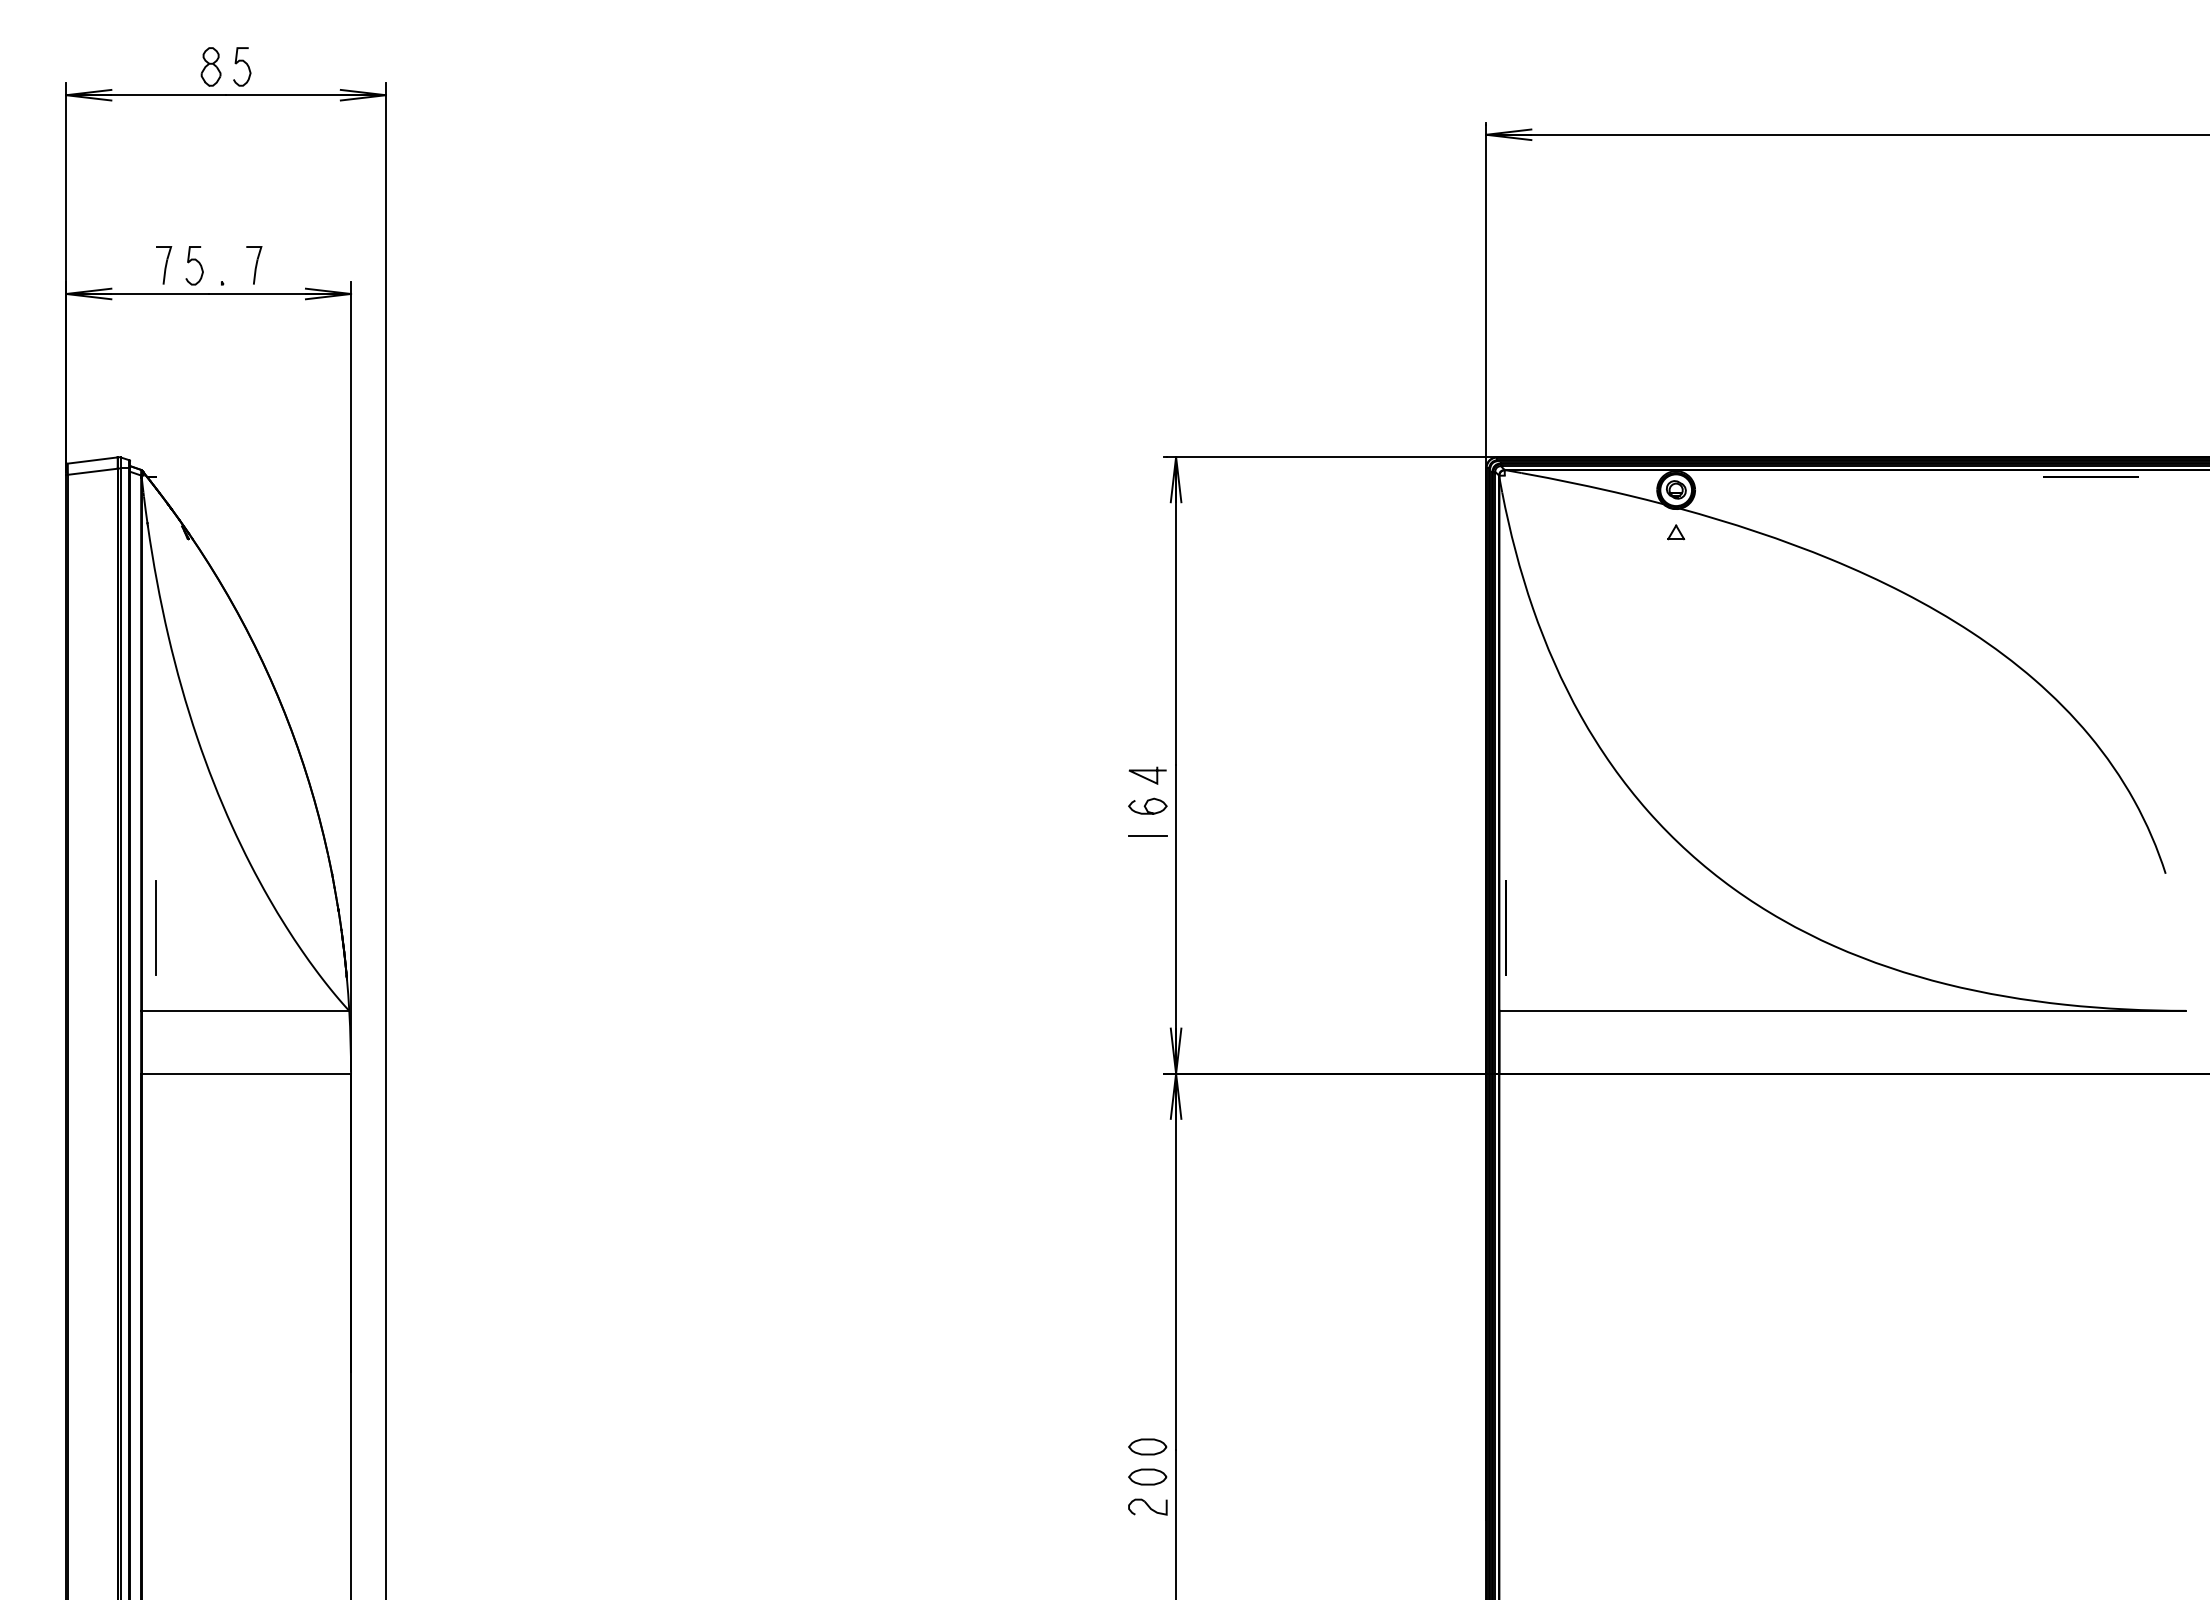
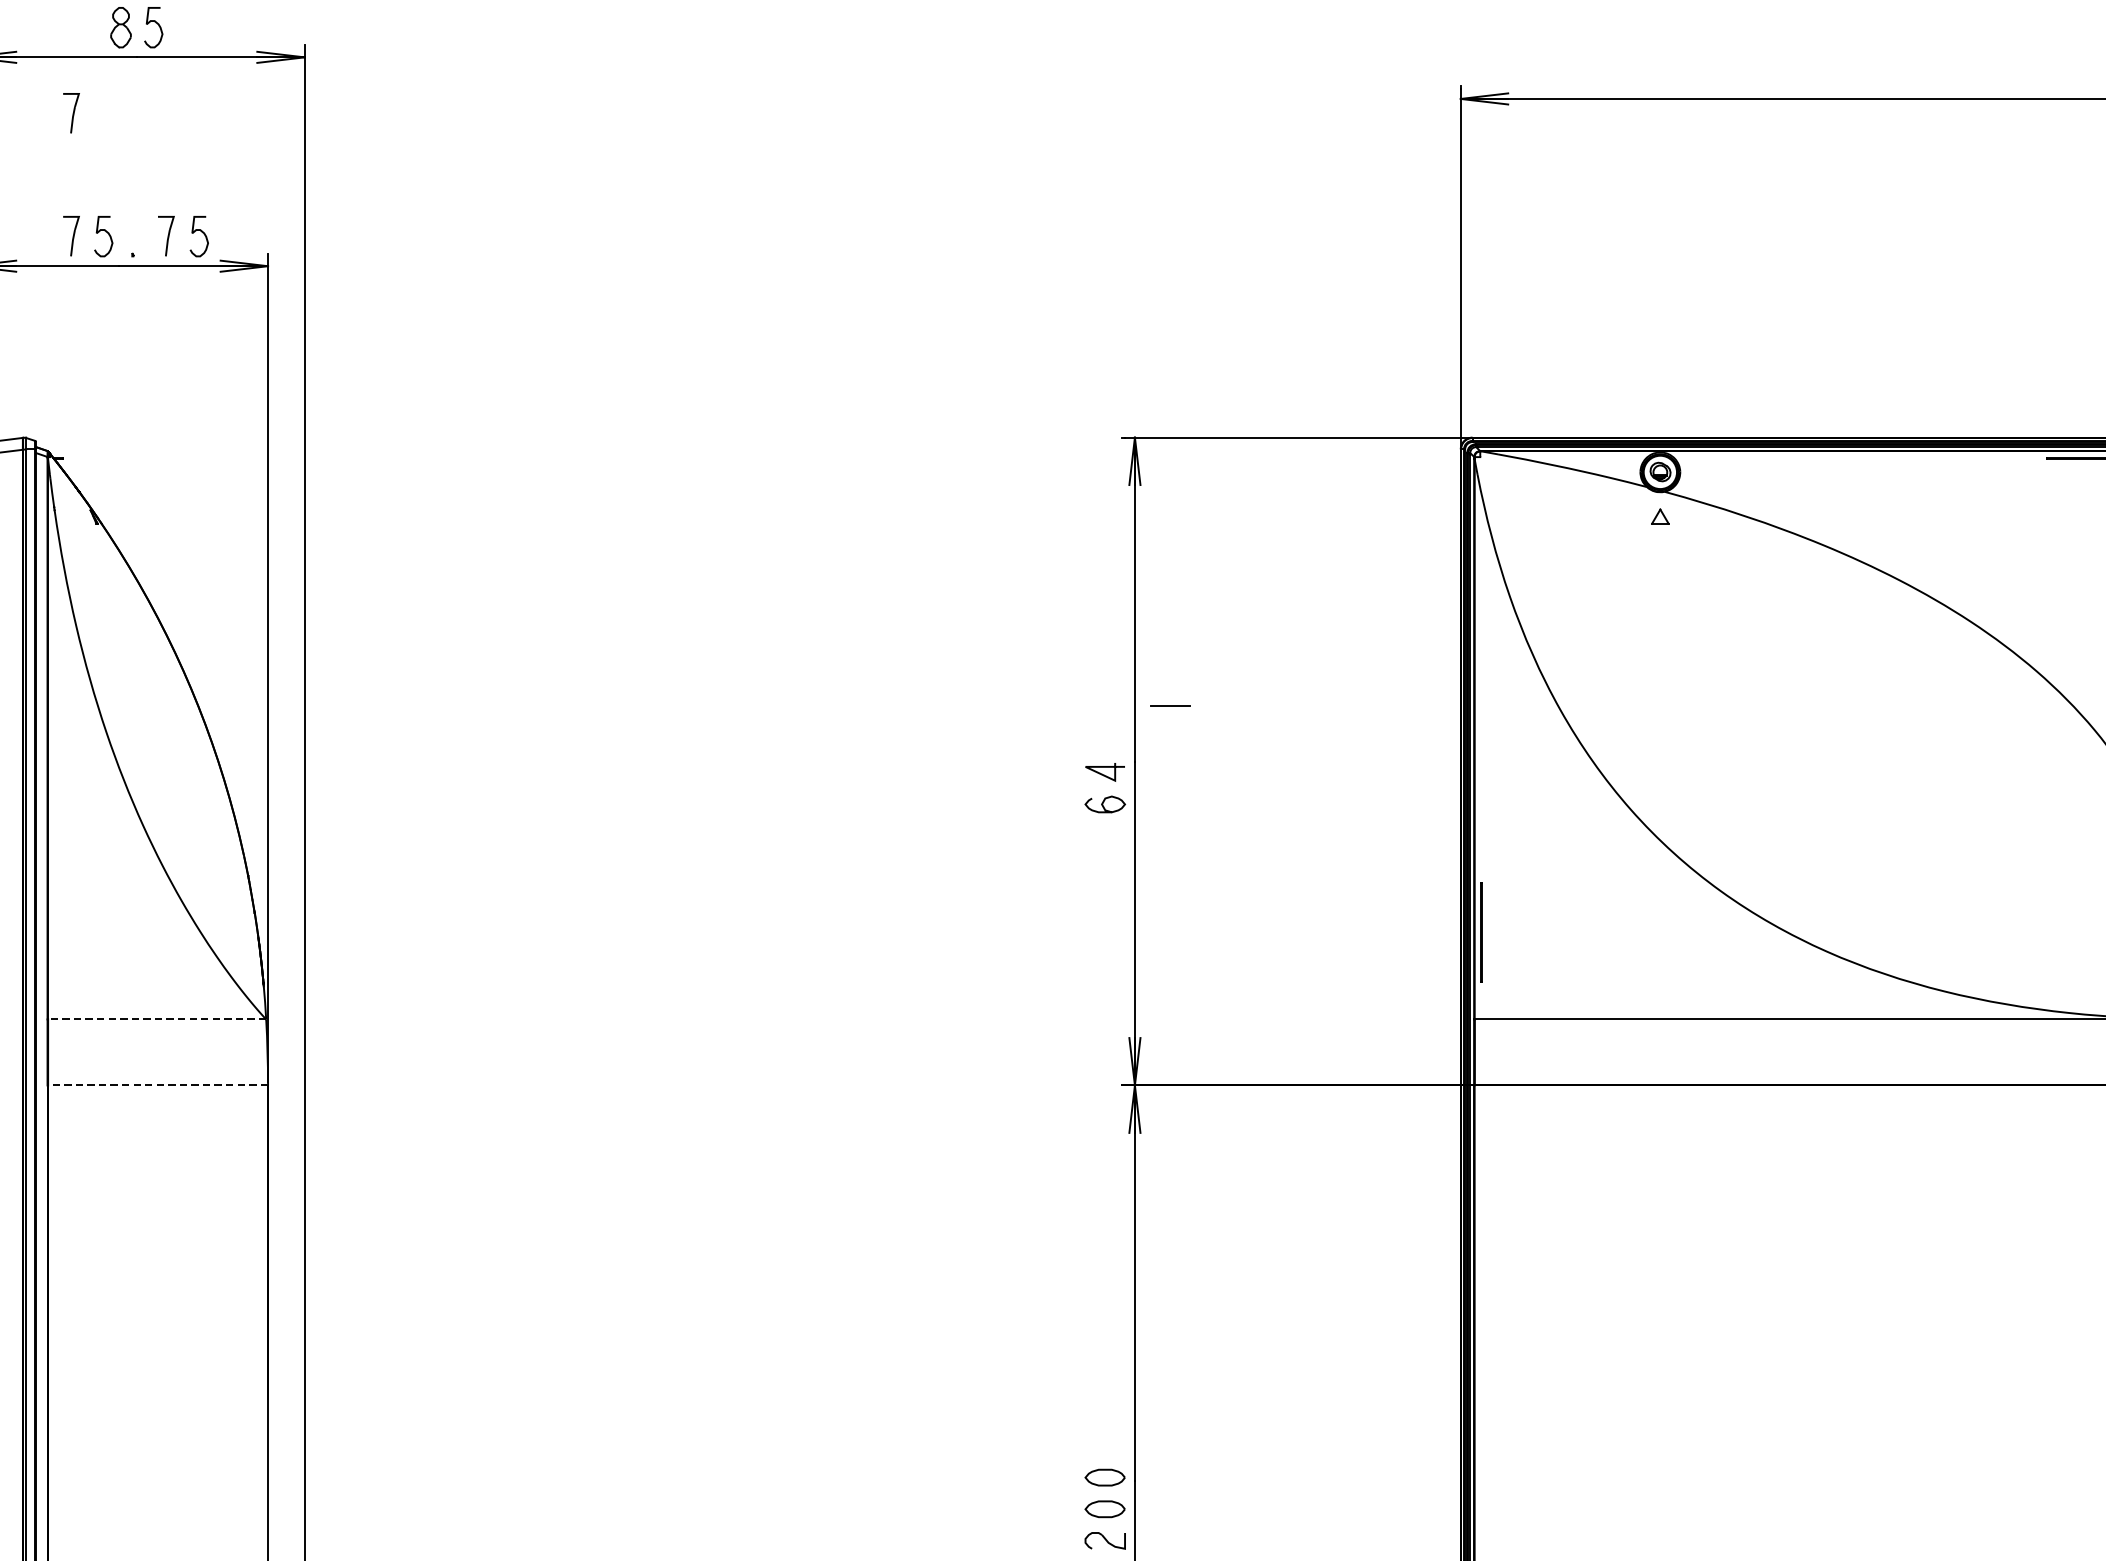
part: (164, 148) -> (72, 113), added
curve: (288, 262) -> (202, 233), added
line: (1147, 835) -> (1170, 704), moved
line: (155, 928) -> (62, 932), removed
line: (244, 1010) -> (156, 1019), solid -> dashed
line: (246, 1073) -> (158, 1085), solid -> dashed

